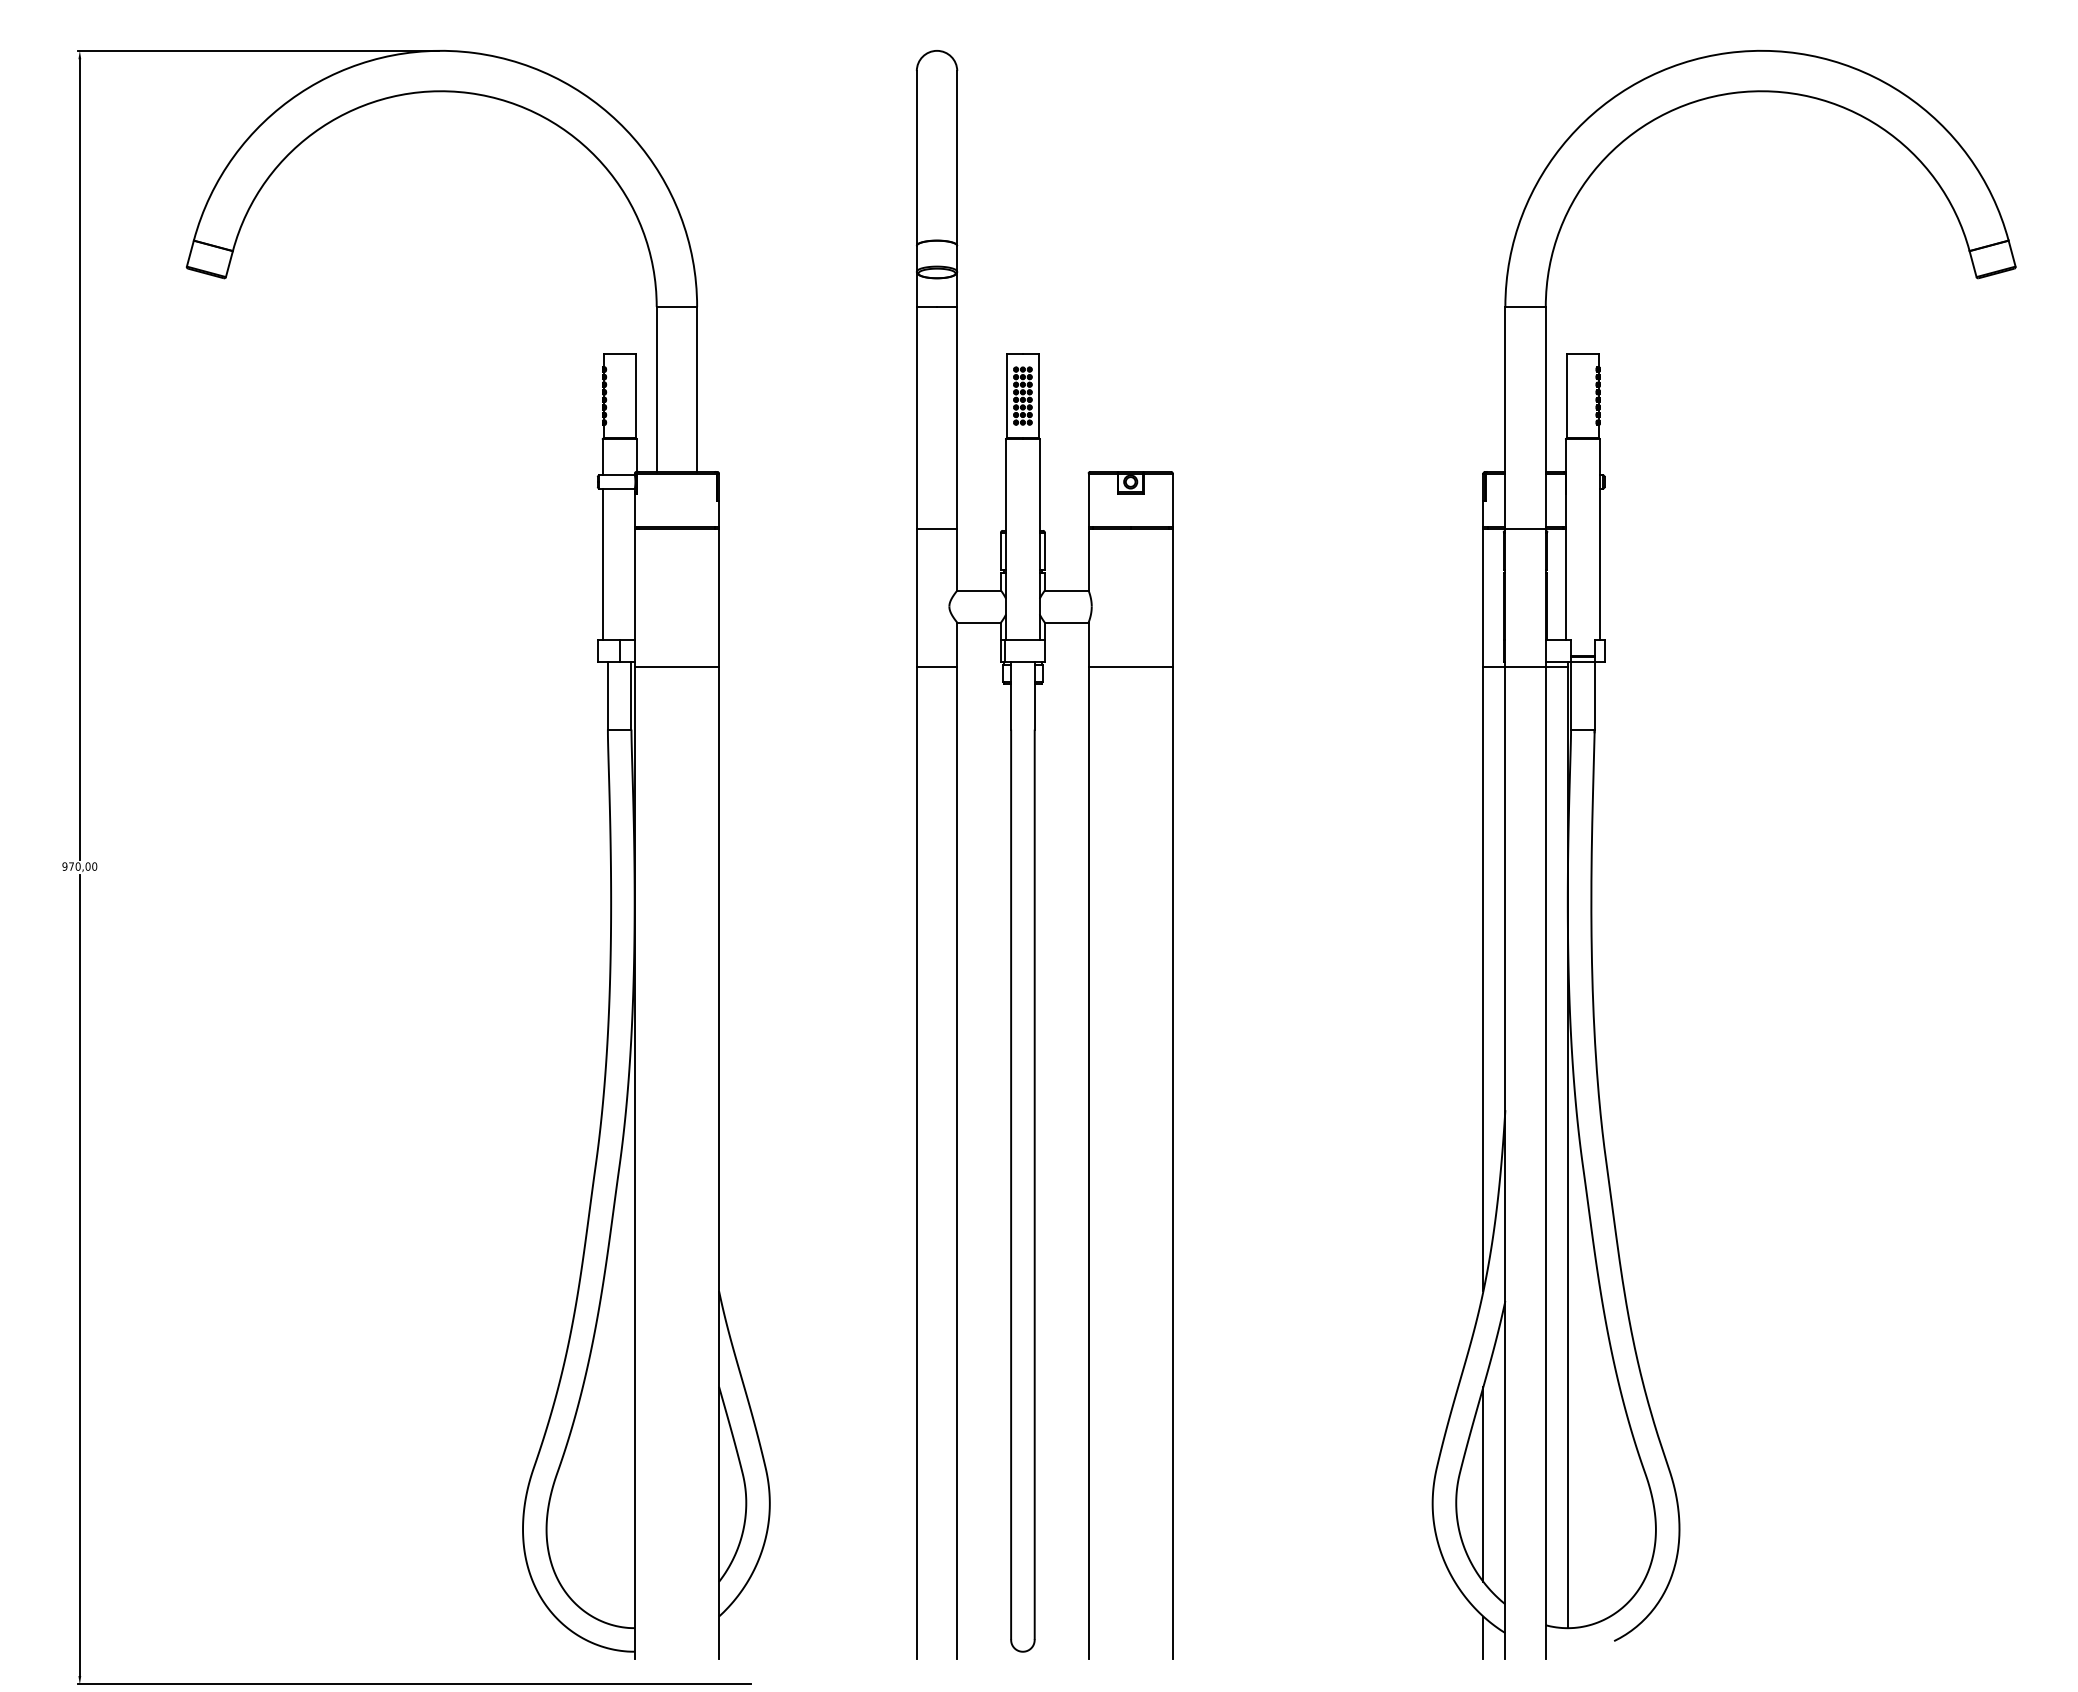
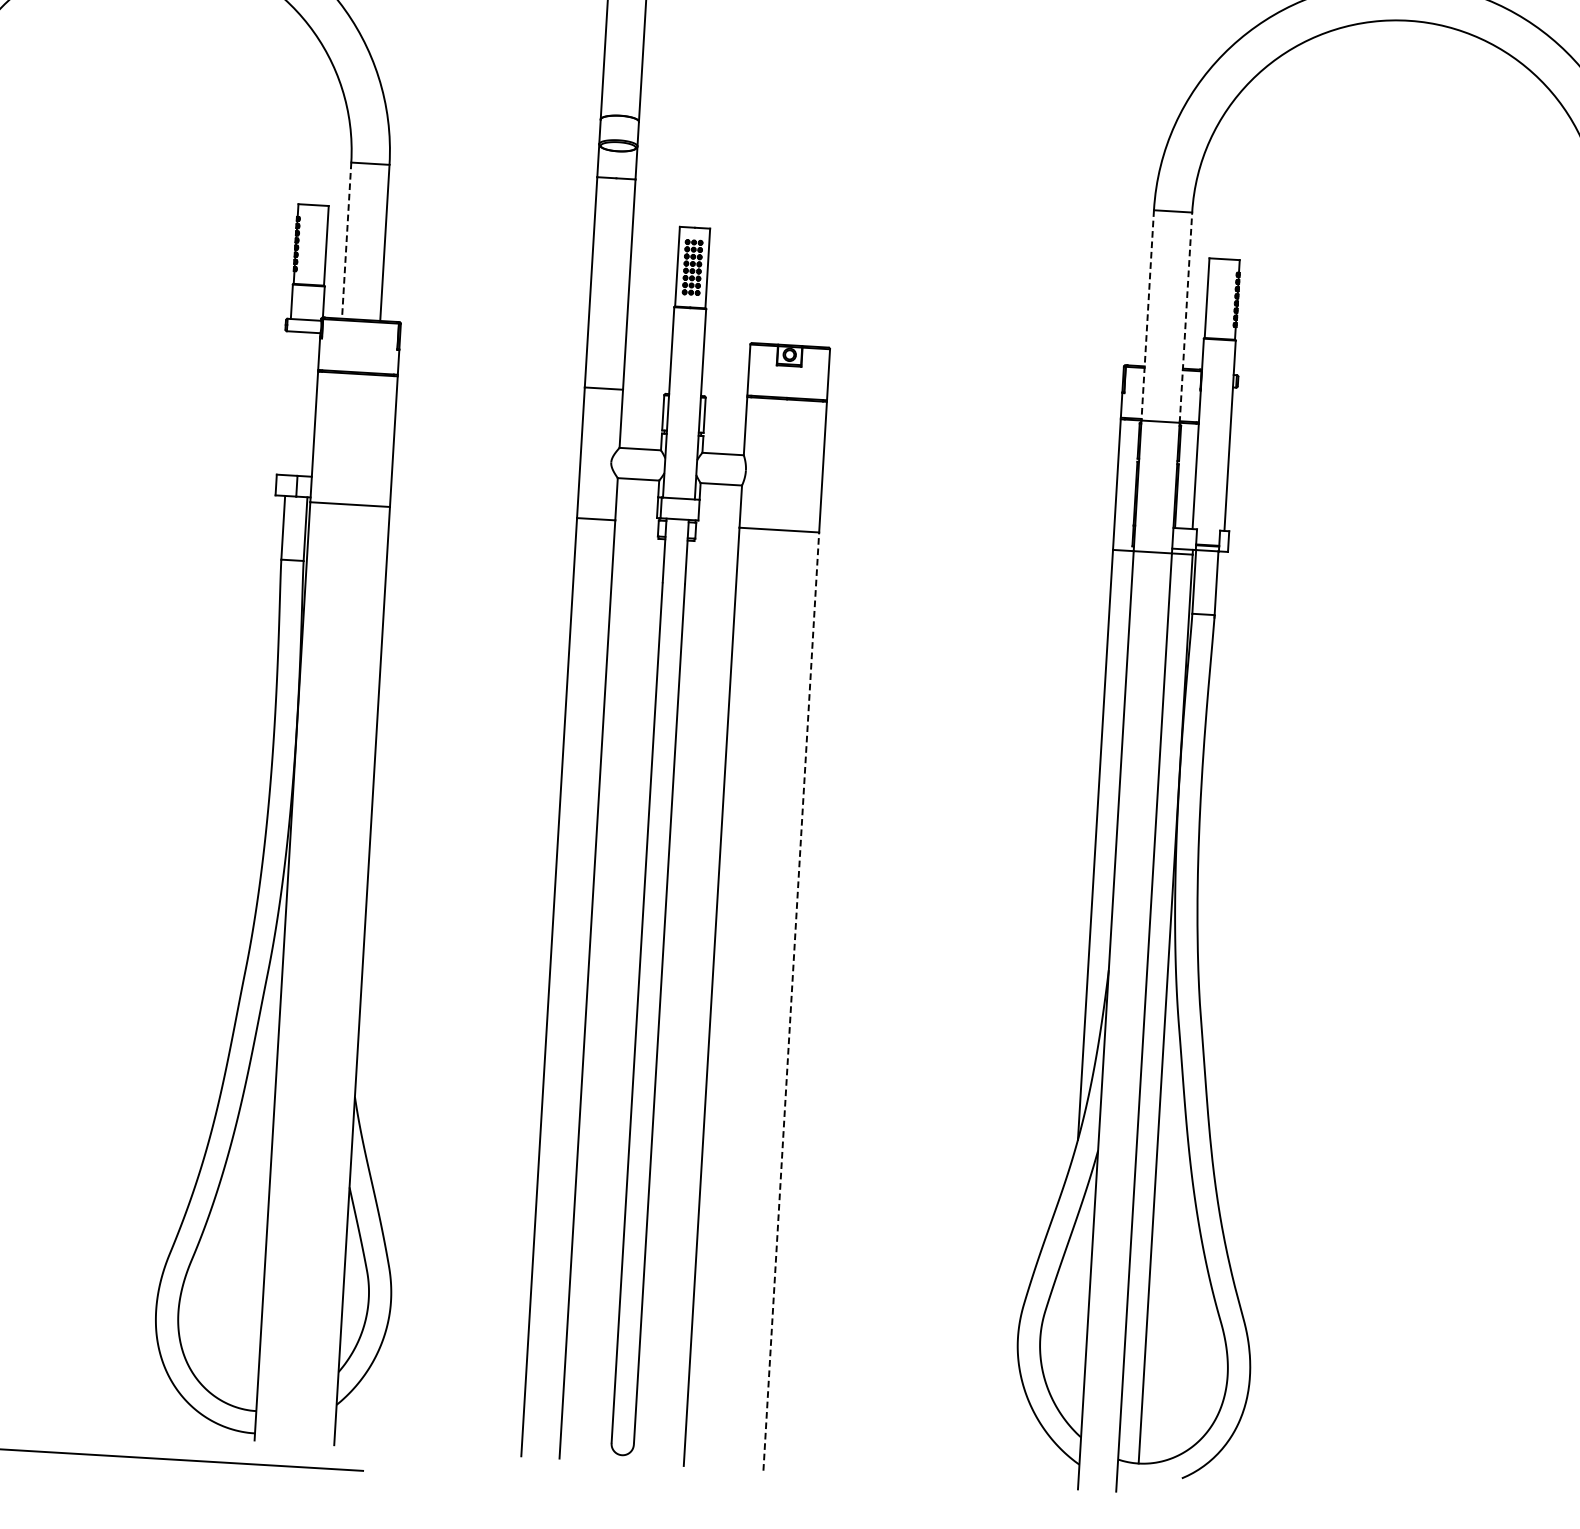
line: (656, 389) -> (346, 240), solid -> dashed
line: (1545, 417) -> (1185, 317), solid -> dashed
line: (1505, 418) -> (1147, 315), solid -> dashed
line: (602, 564) -> (285, 403), removed
line: (1172, 1163) -> (791, 1001), solid -> dashed
line: (1483, 1483) -> (1067, 1321), removed
line: (1483, 1637) -> (1058, 1467), removed

